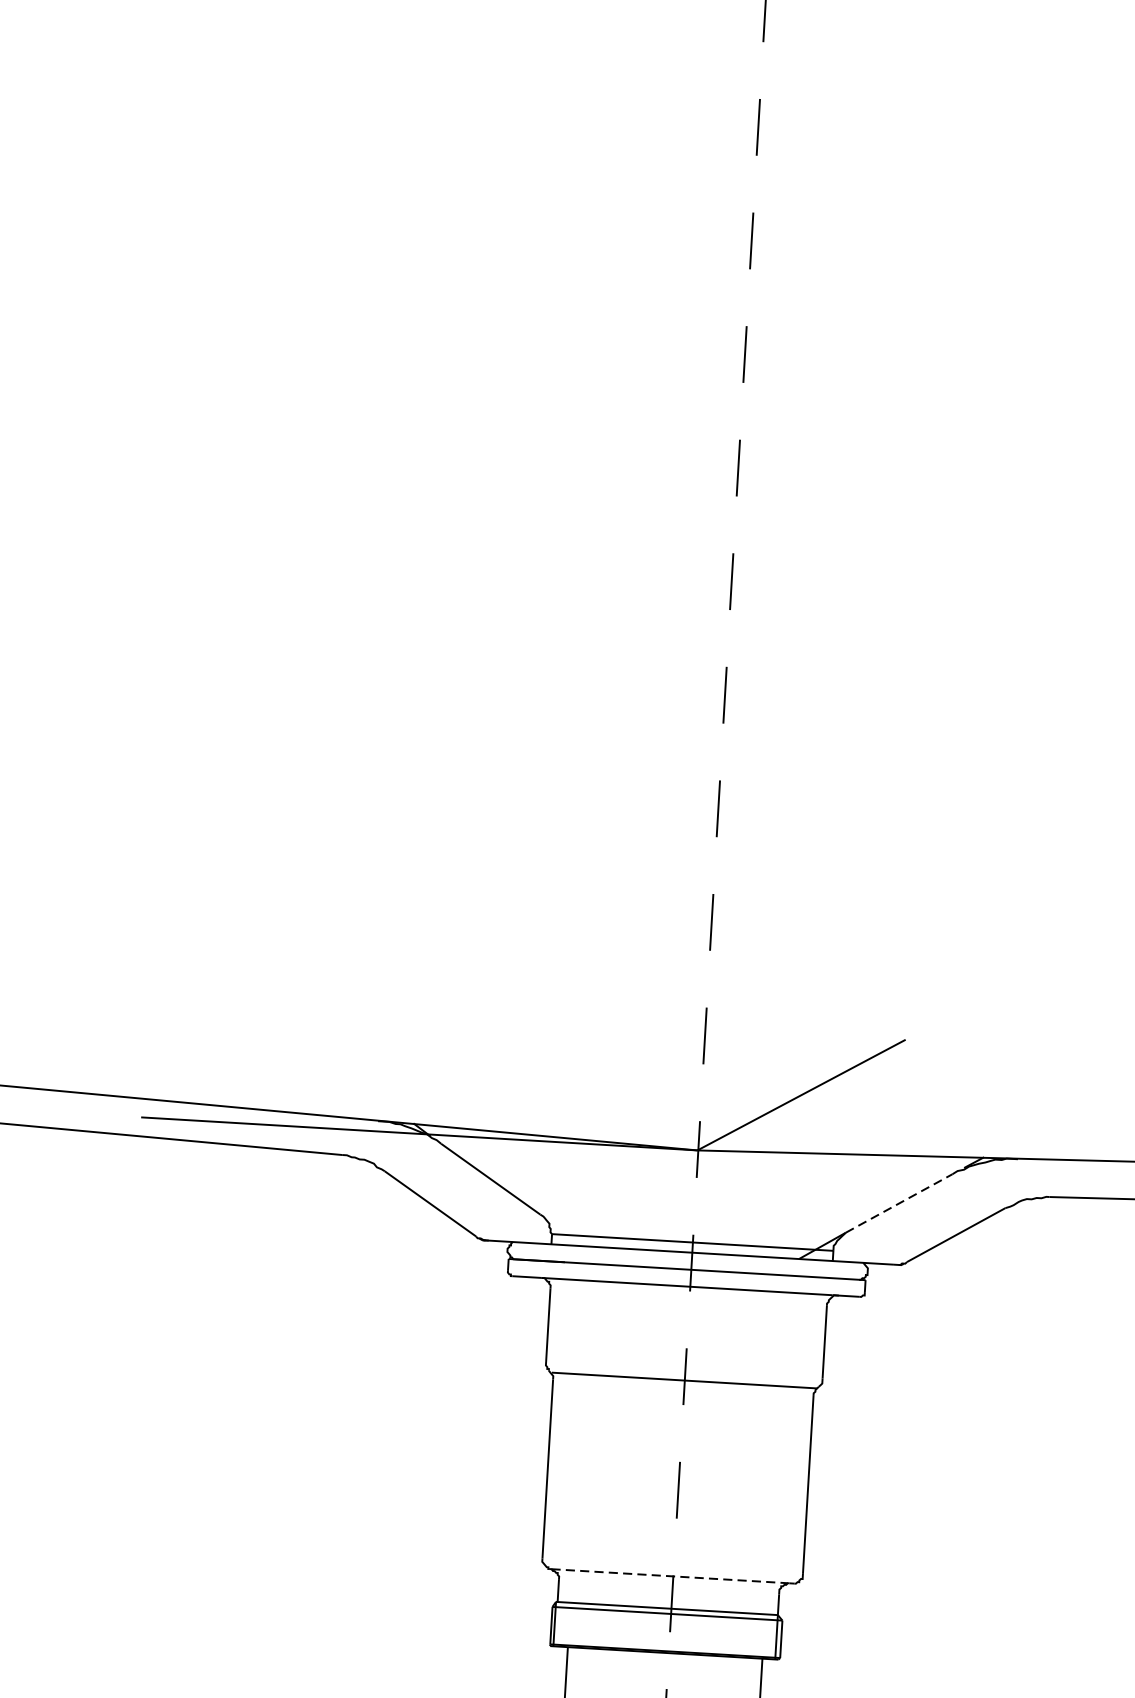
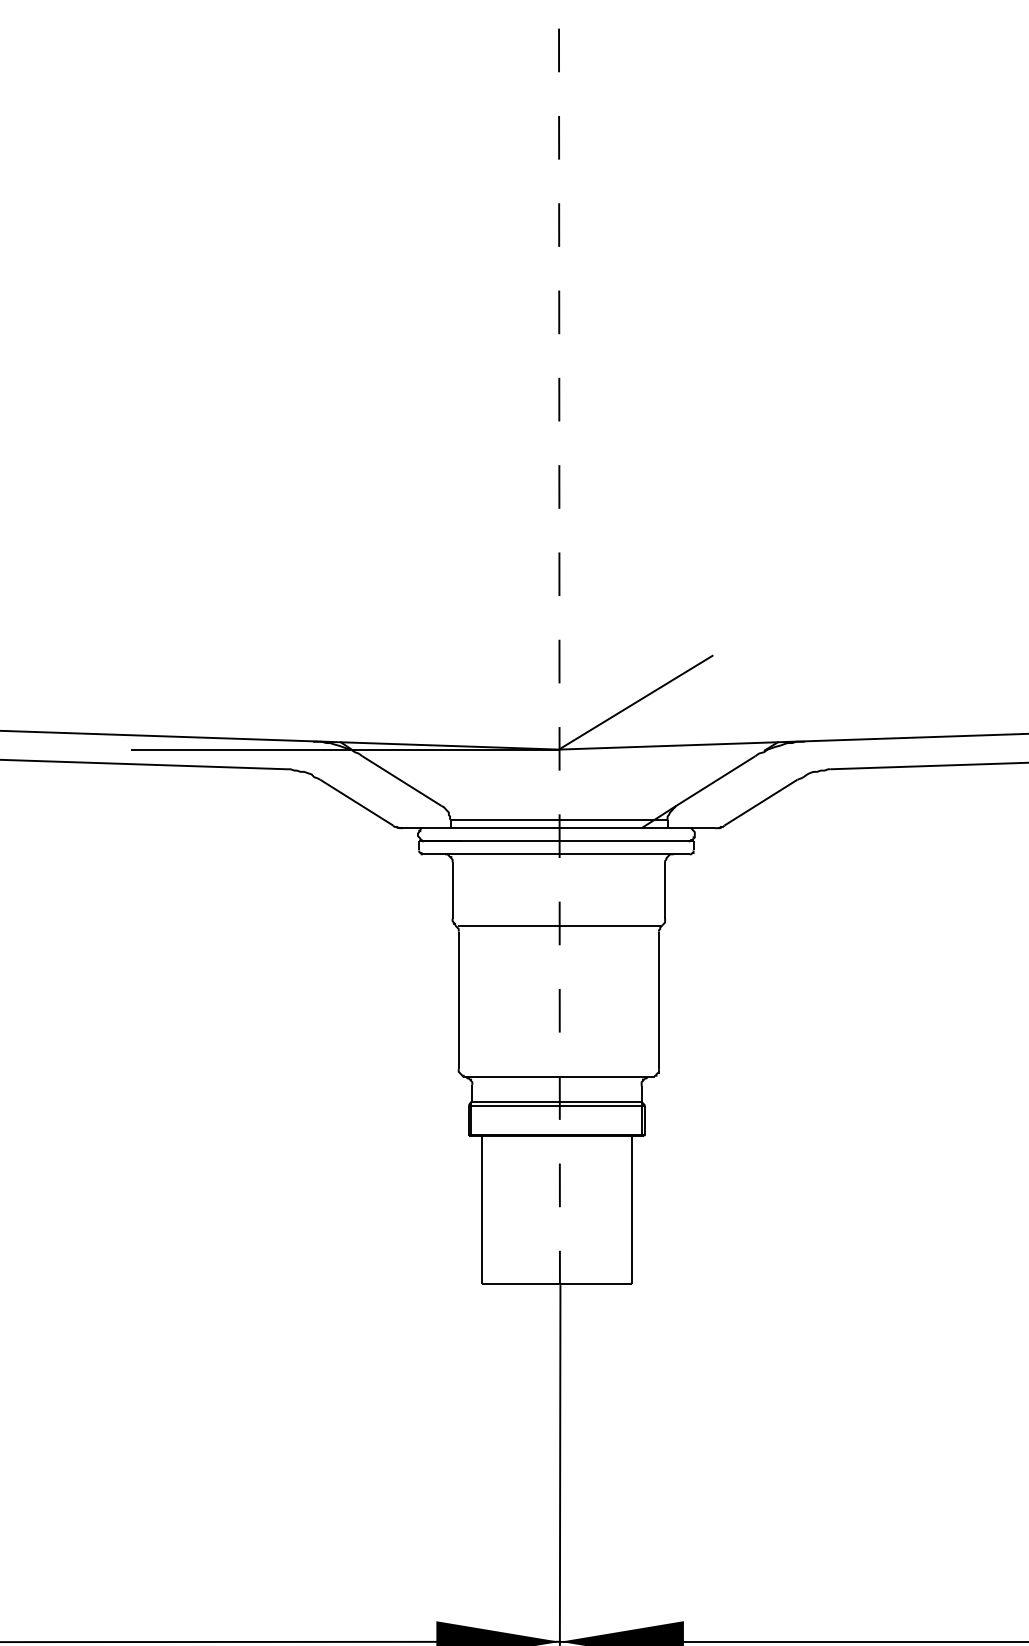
line: (898, 1204) -> (715, 781), dashed -> solid
line: (670, 1575) -> (557, 1076), dashed -> solid

